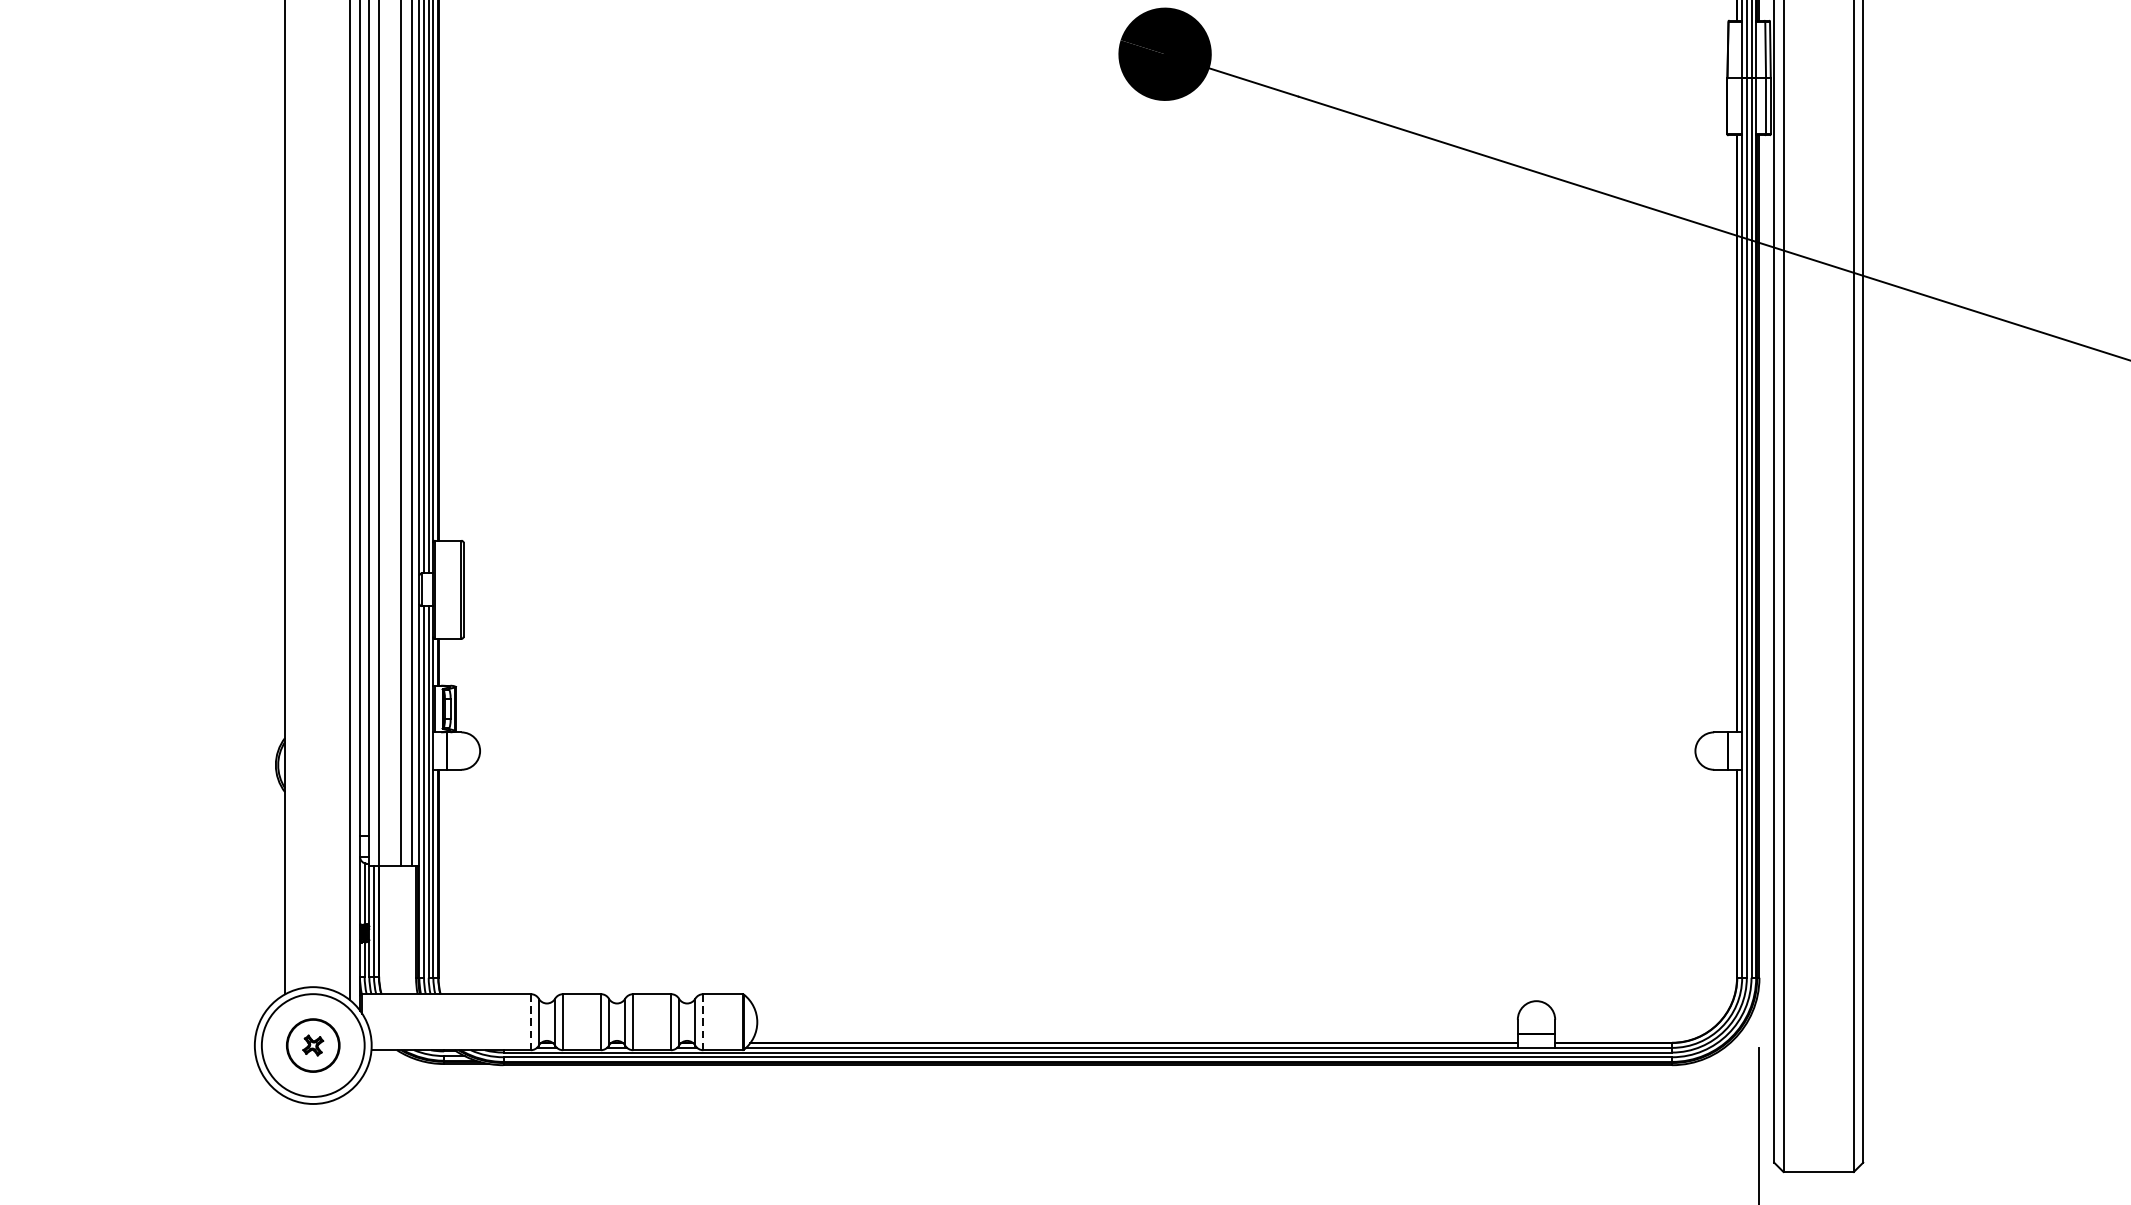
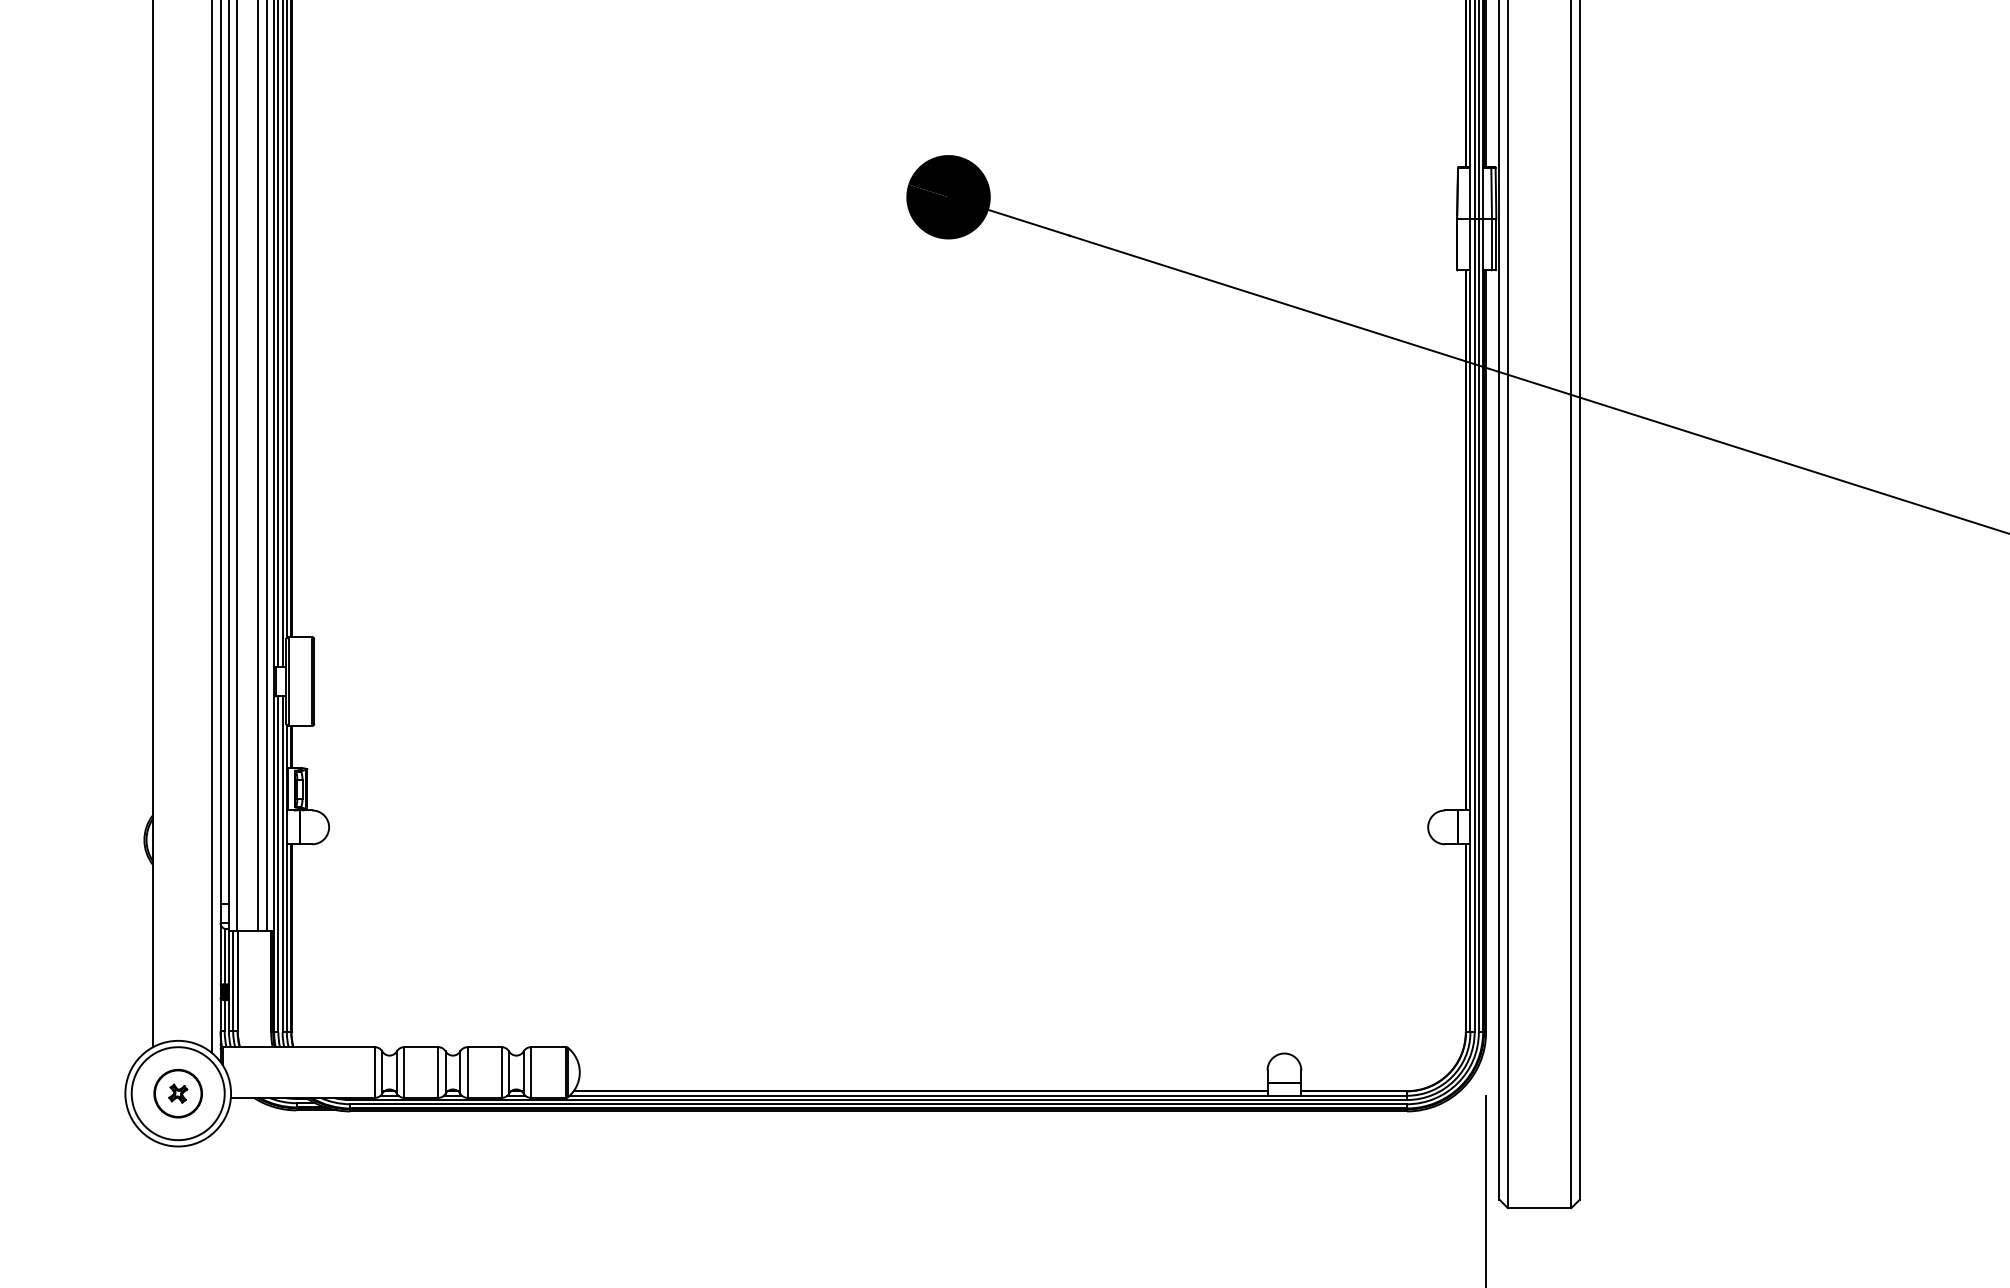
line: (530, 1023) -> (374, 1073), dashed -> solid
line: (703, 1023) -> (531, 1073), dashed -> solid

